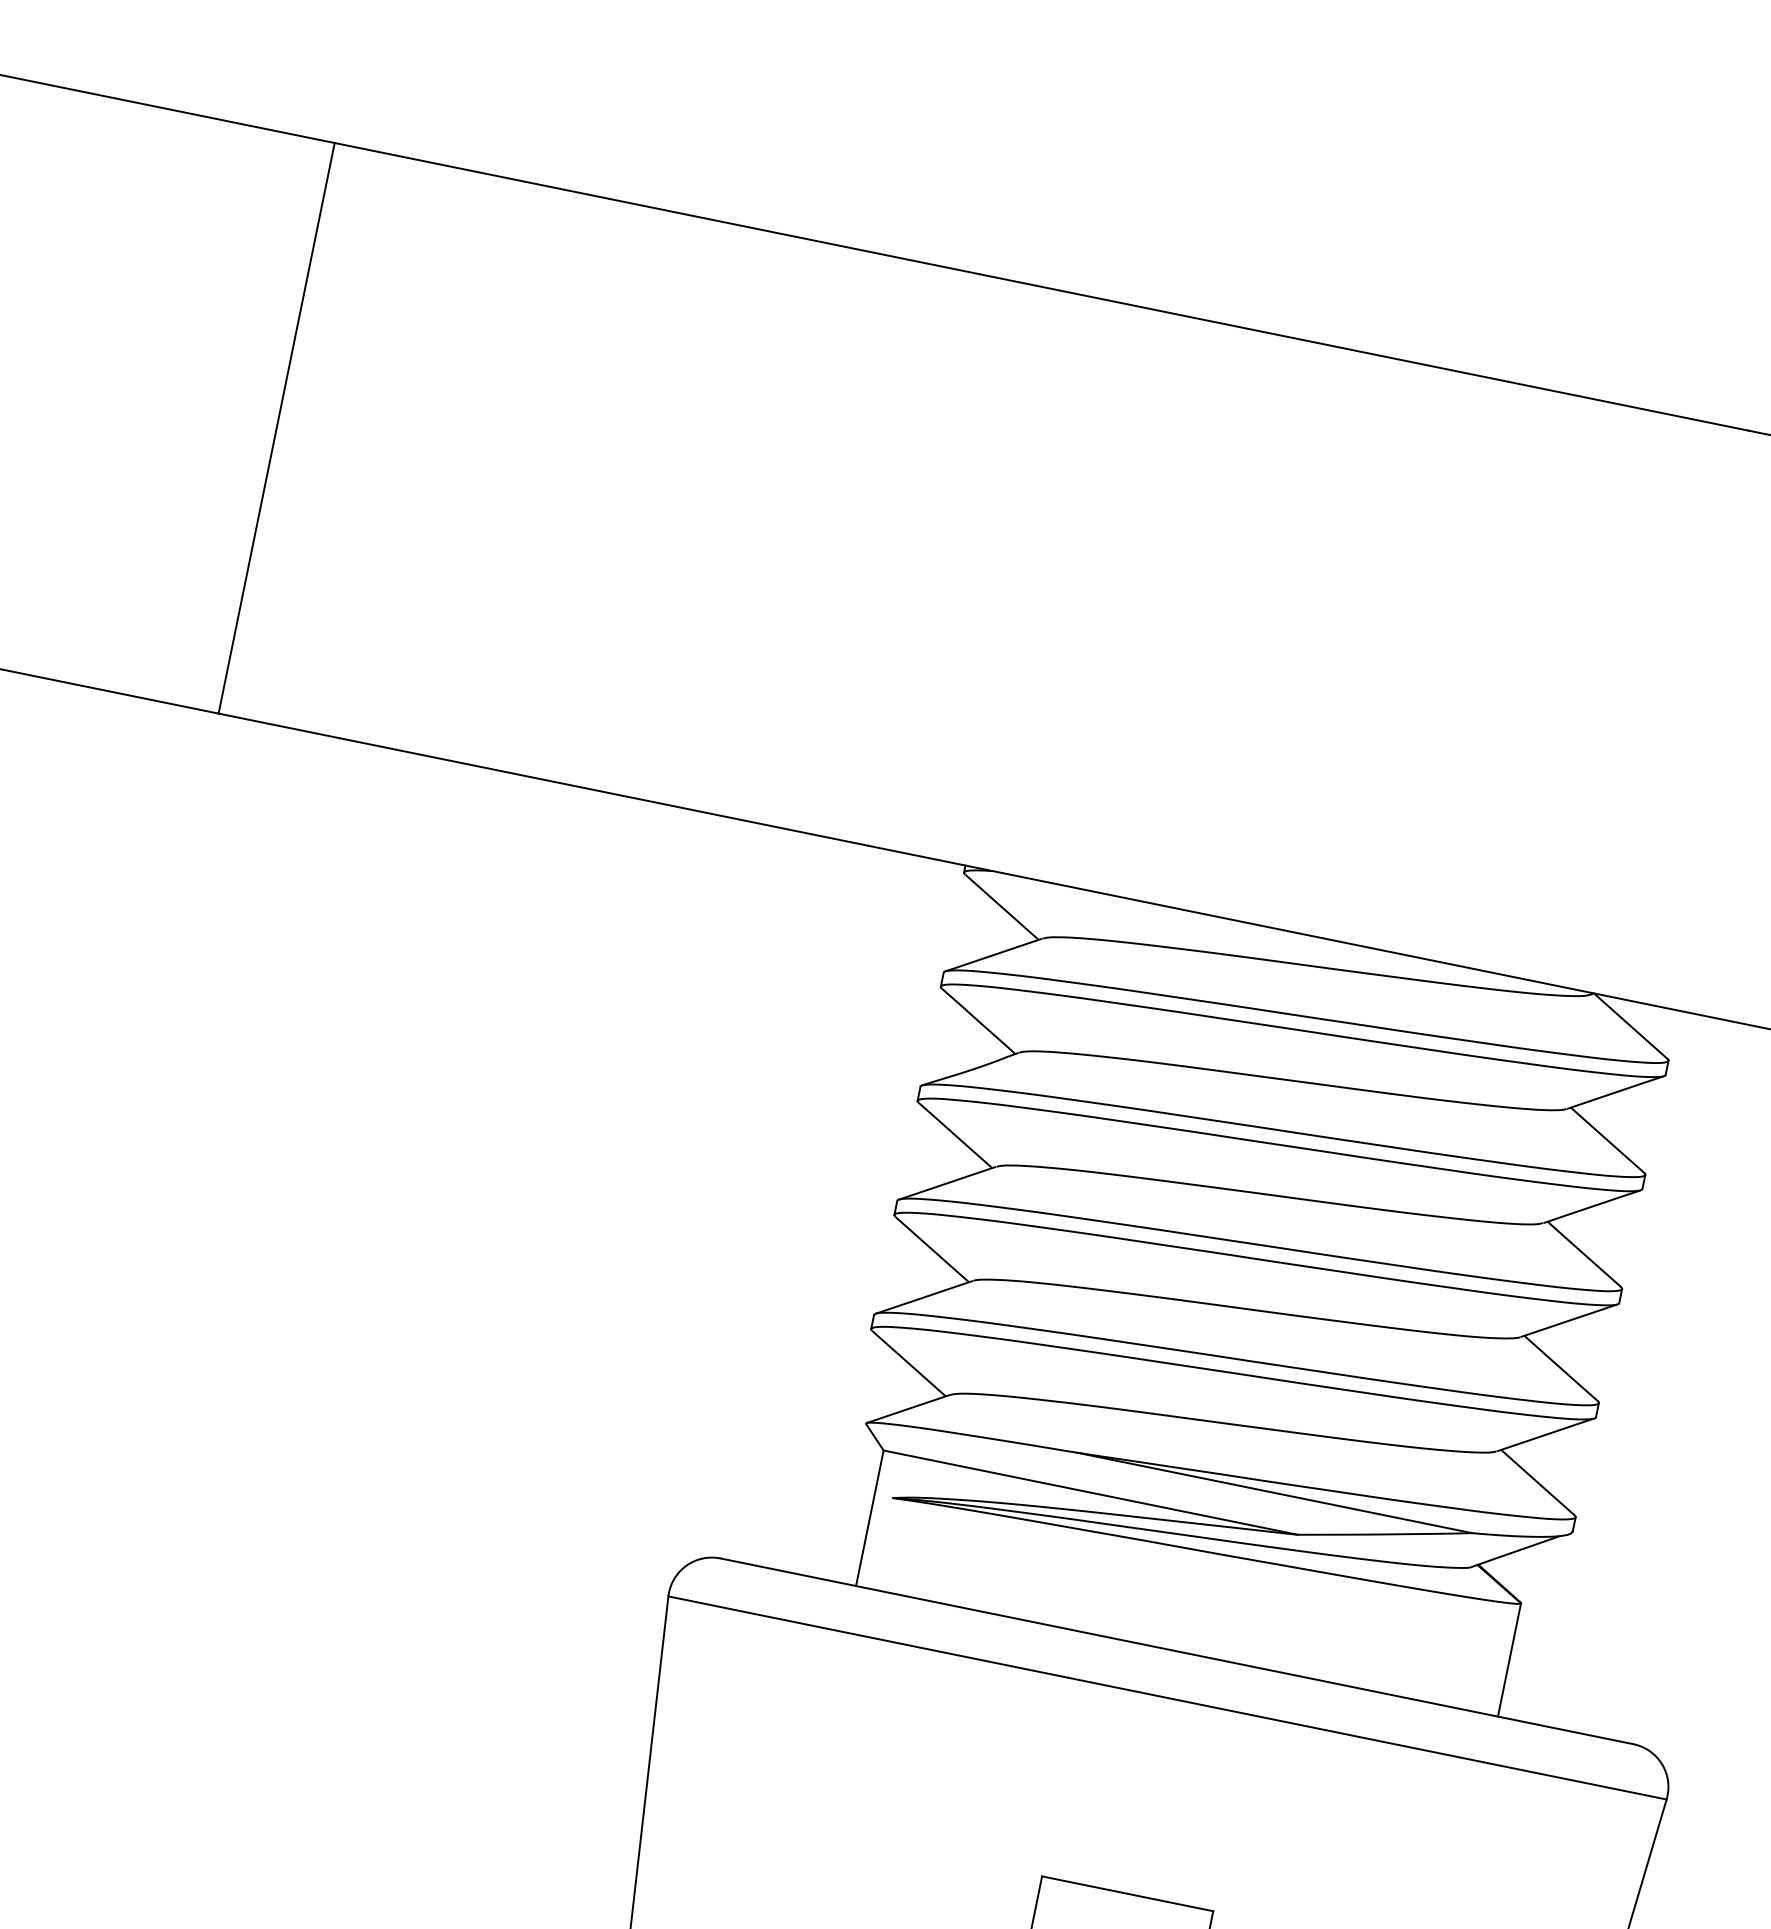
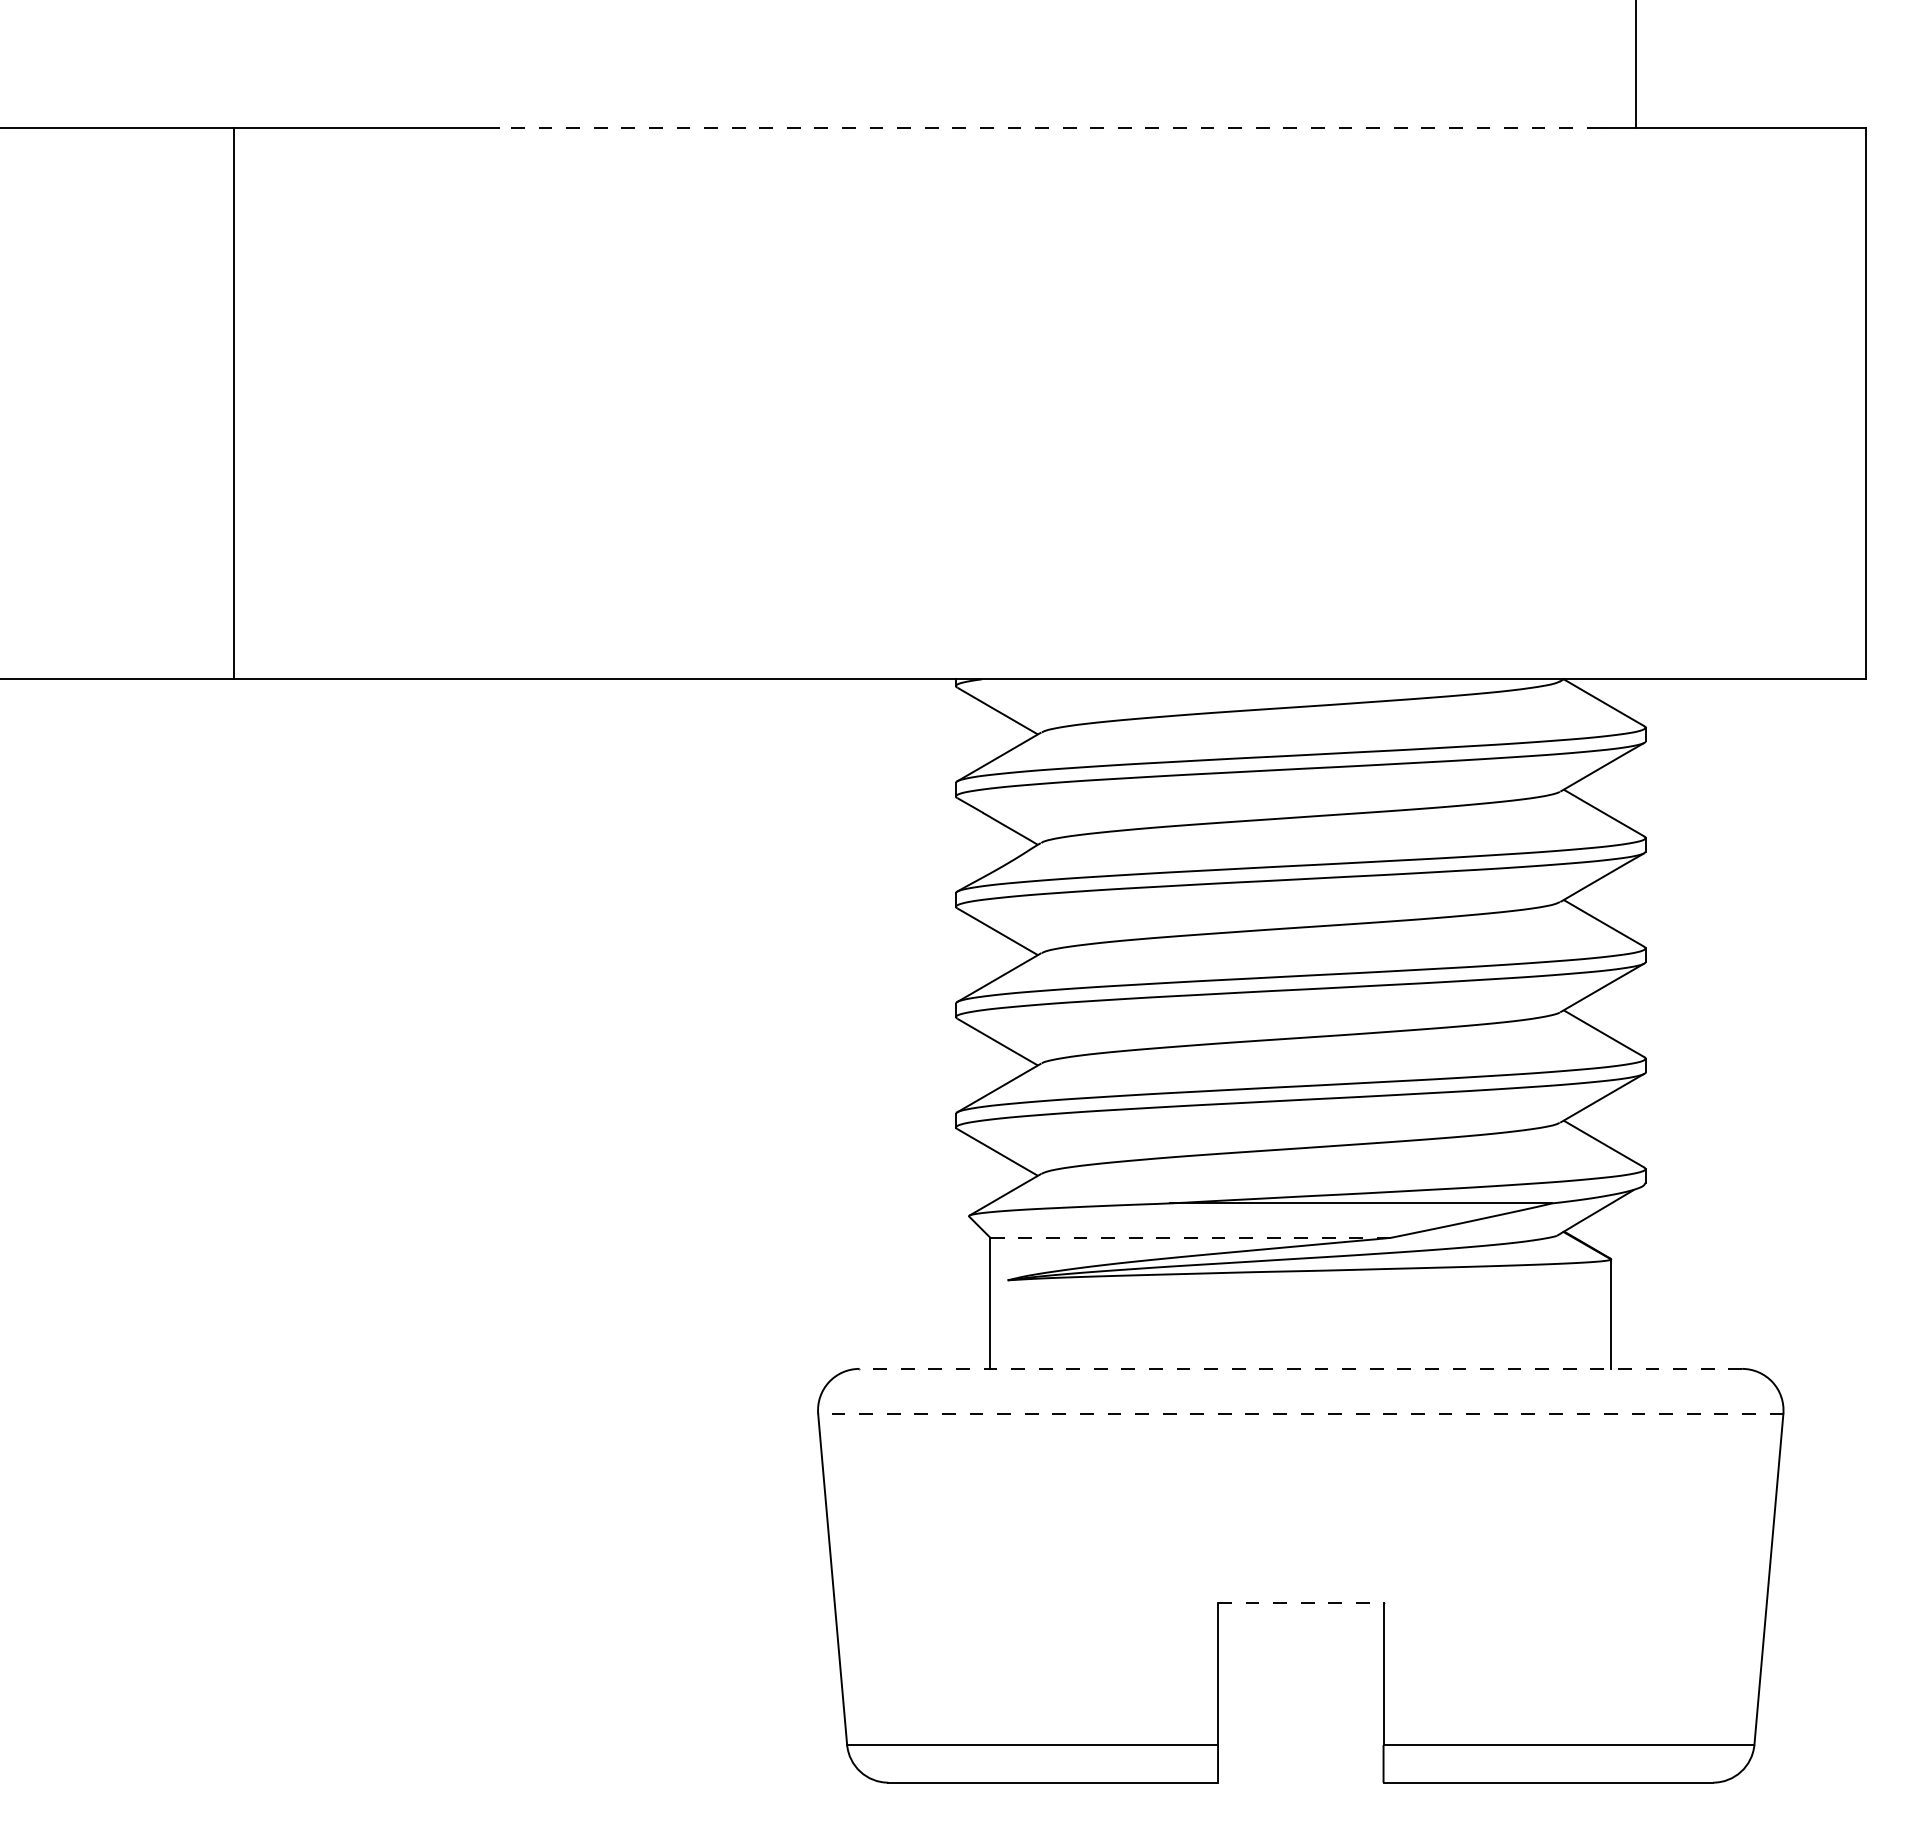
line: (1179, 314) -> (1050, 127), solid -> dashed
line: (1090, 1492) -> (1190, 1237), solid -> dashed
line: (1176, 1650) -> (1300, 1368), solid -> dashed
line: (1167, 1697) -> (1300, 1413), solid -> dashed
line: (1127, 1893) -> (1300, 1603), solid -> dashed

